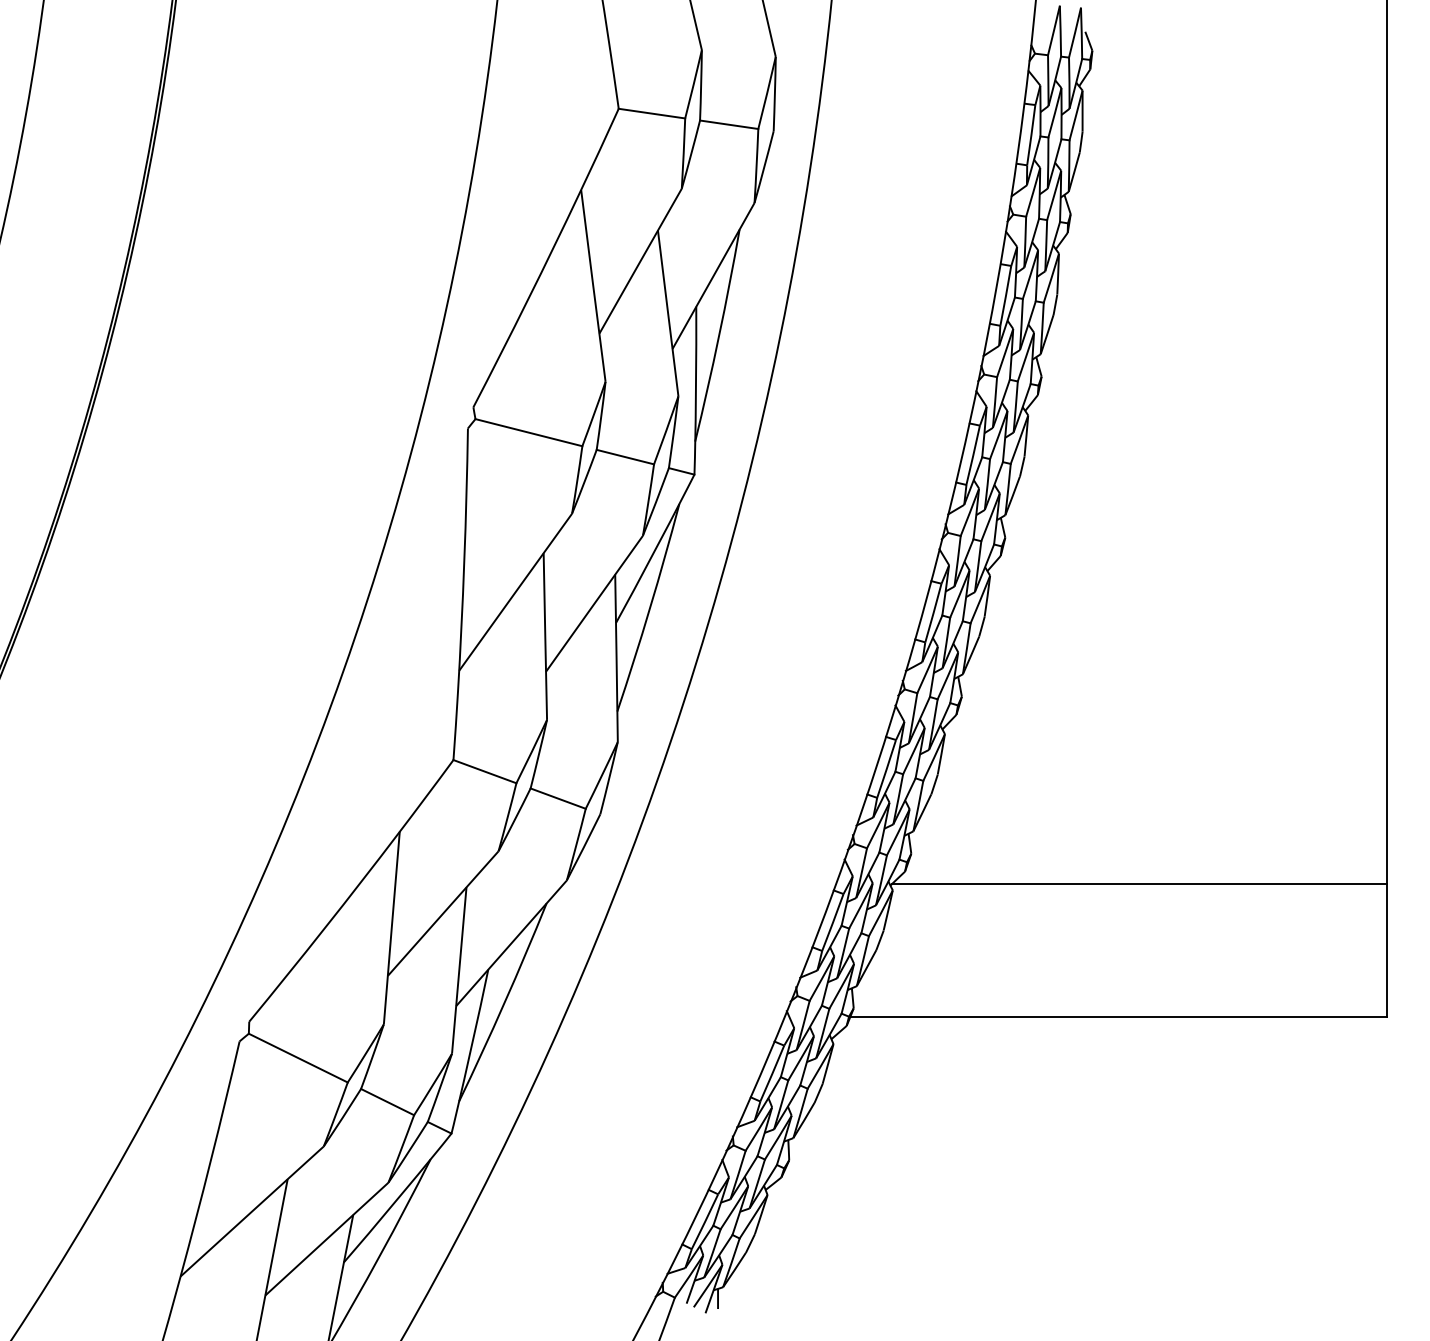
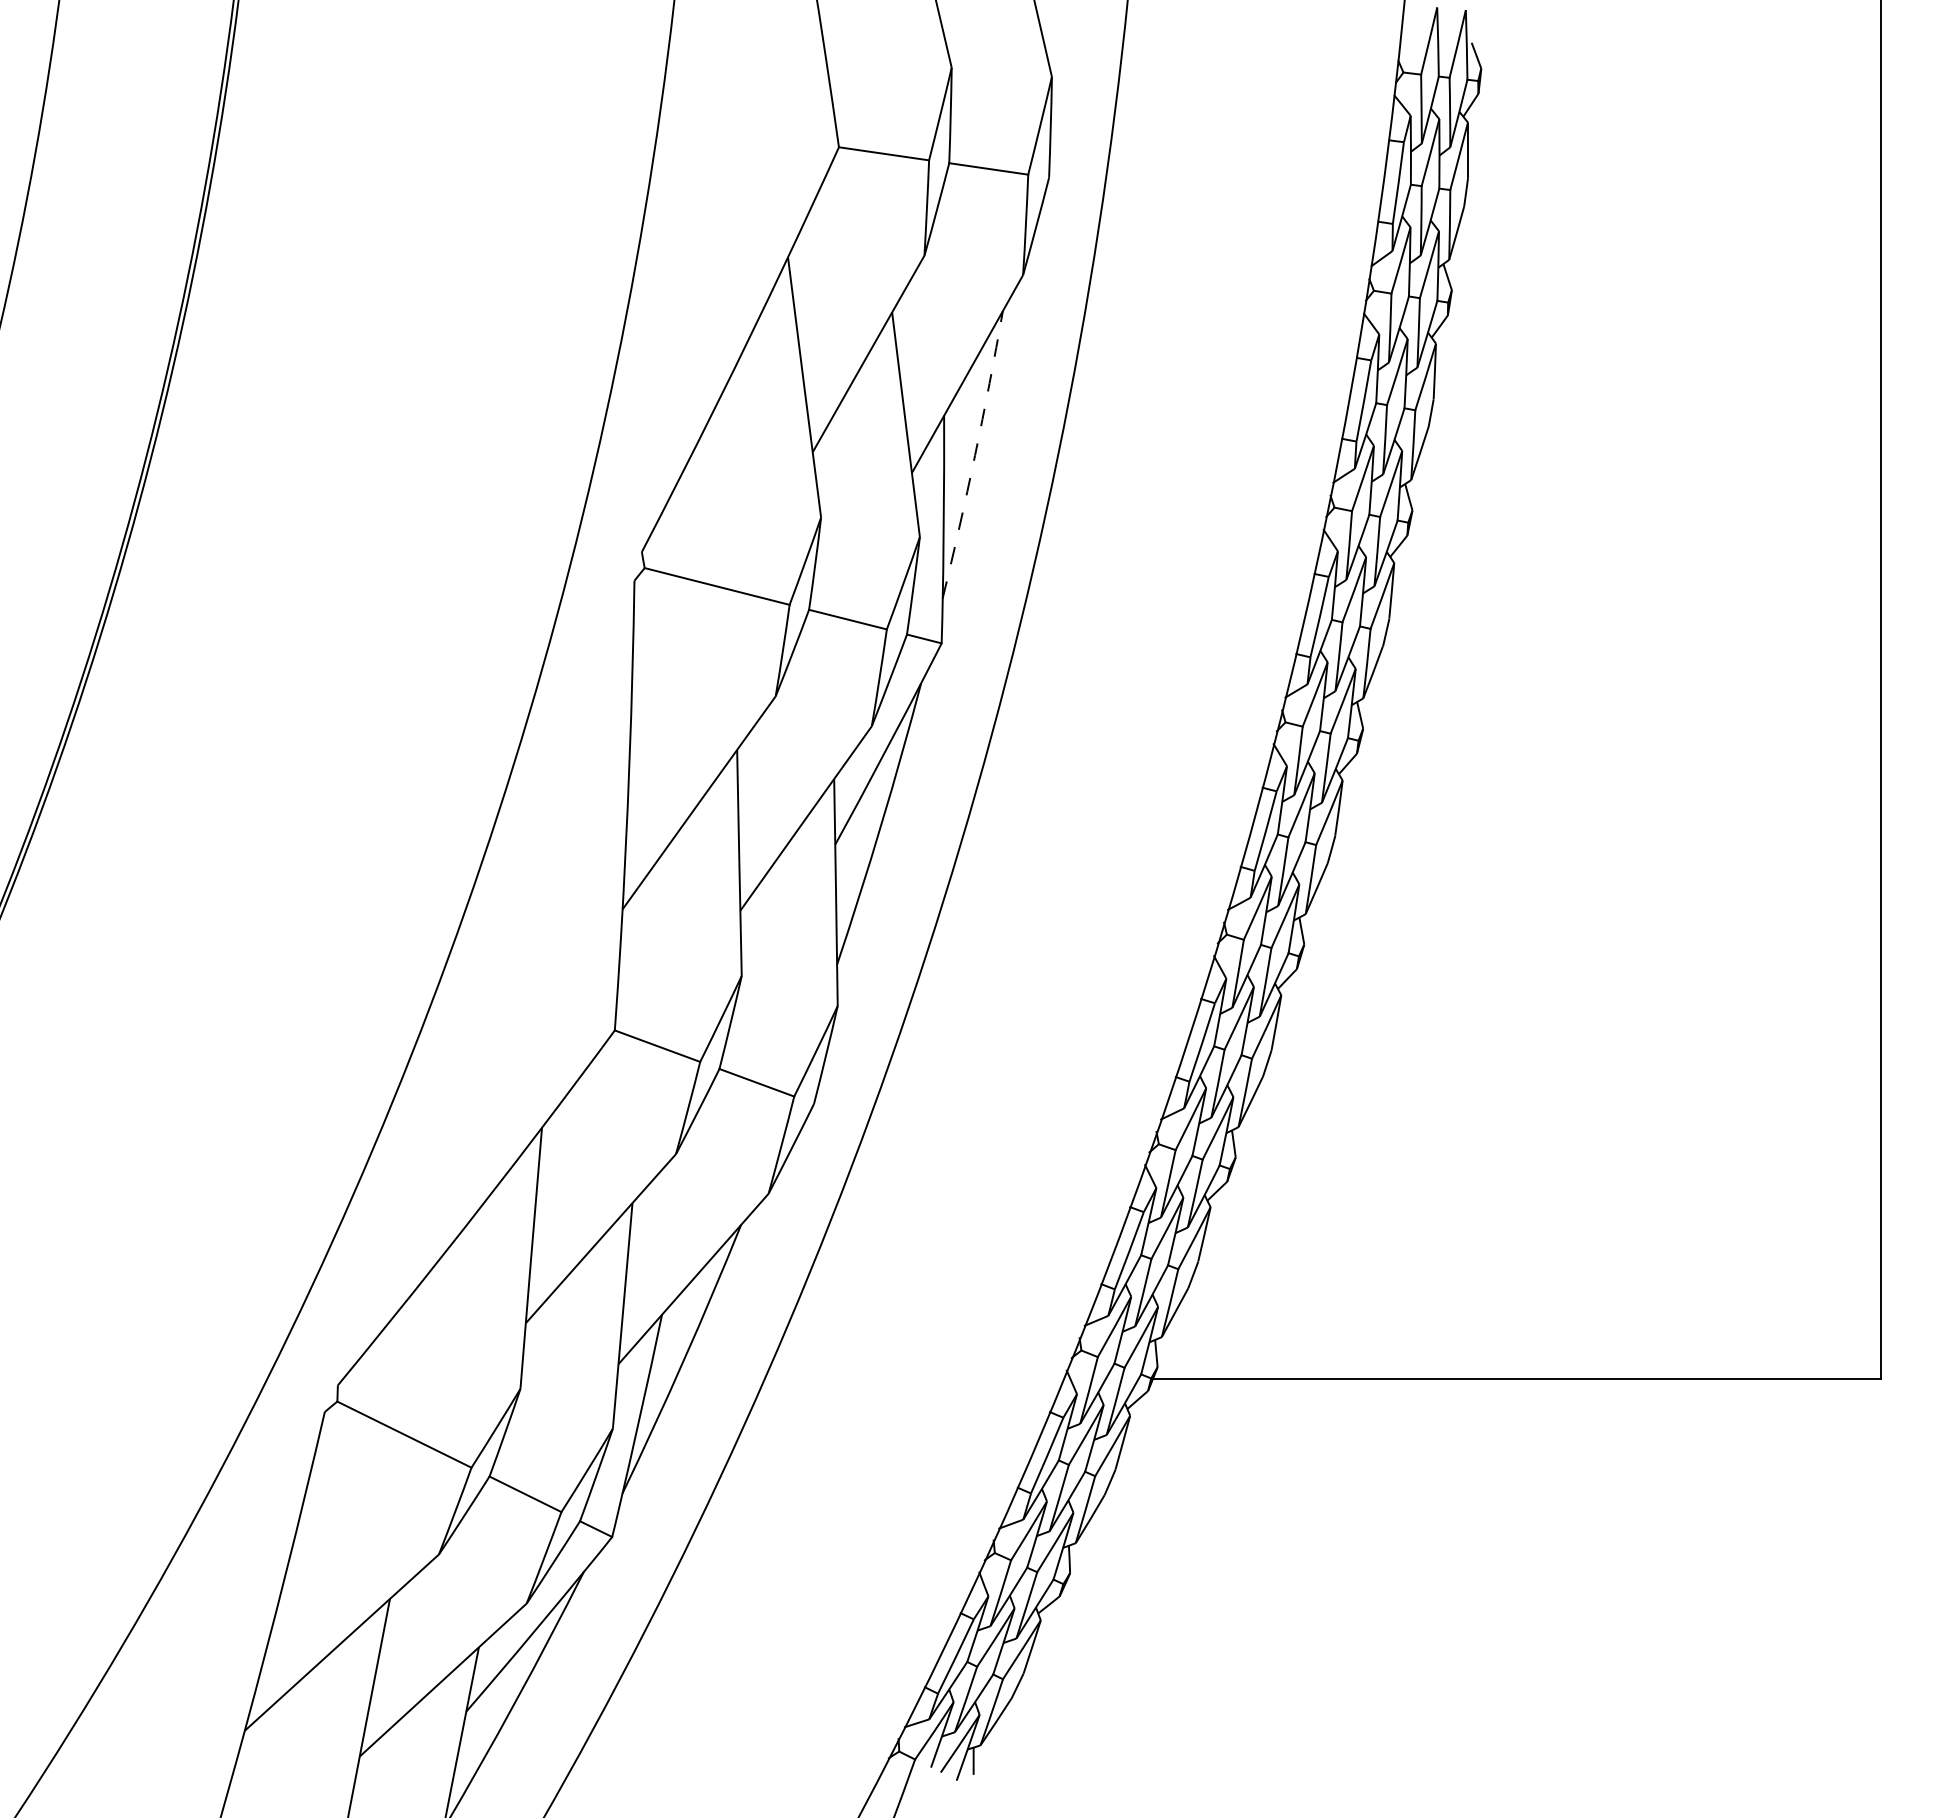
arc: (719, 336) -> (975, 455), solid -> dashed
line: (1139, 883) -> (1544, 1198), removed

